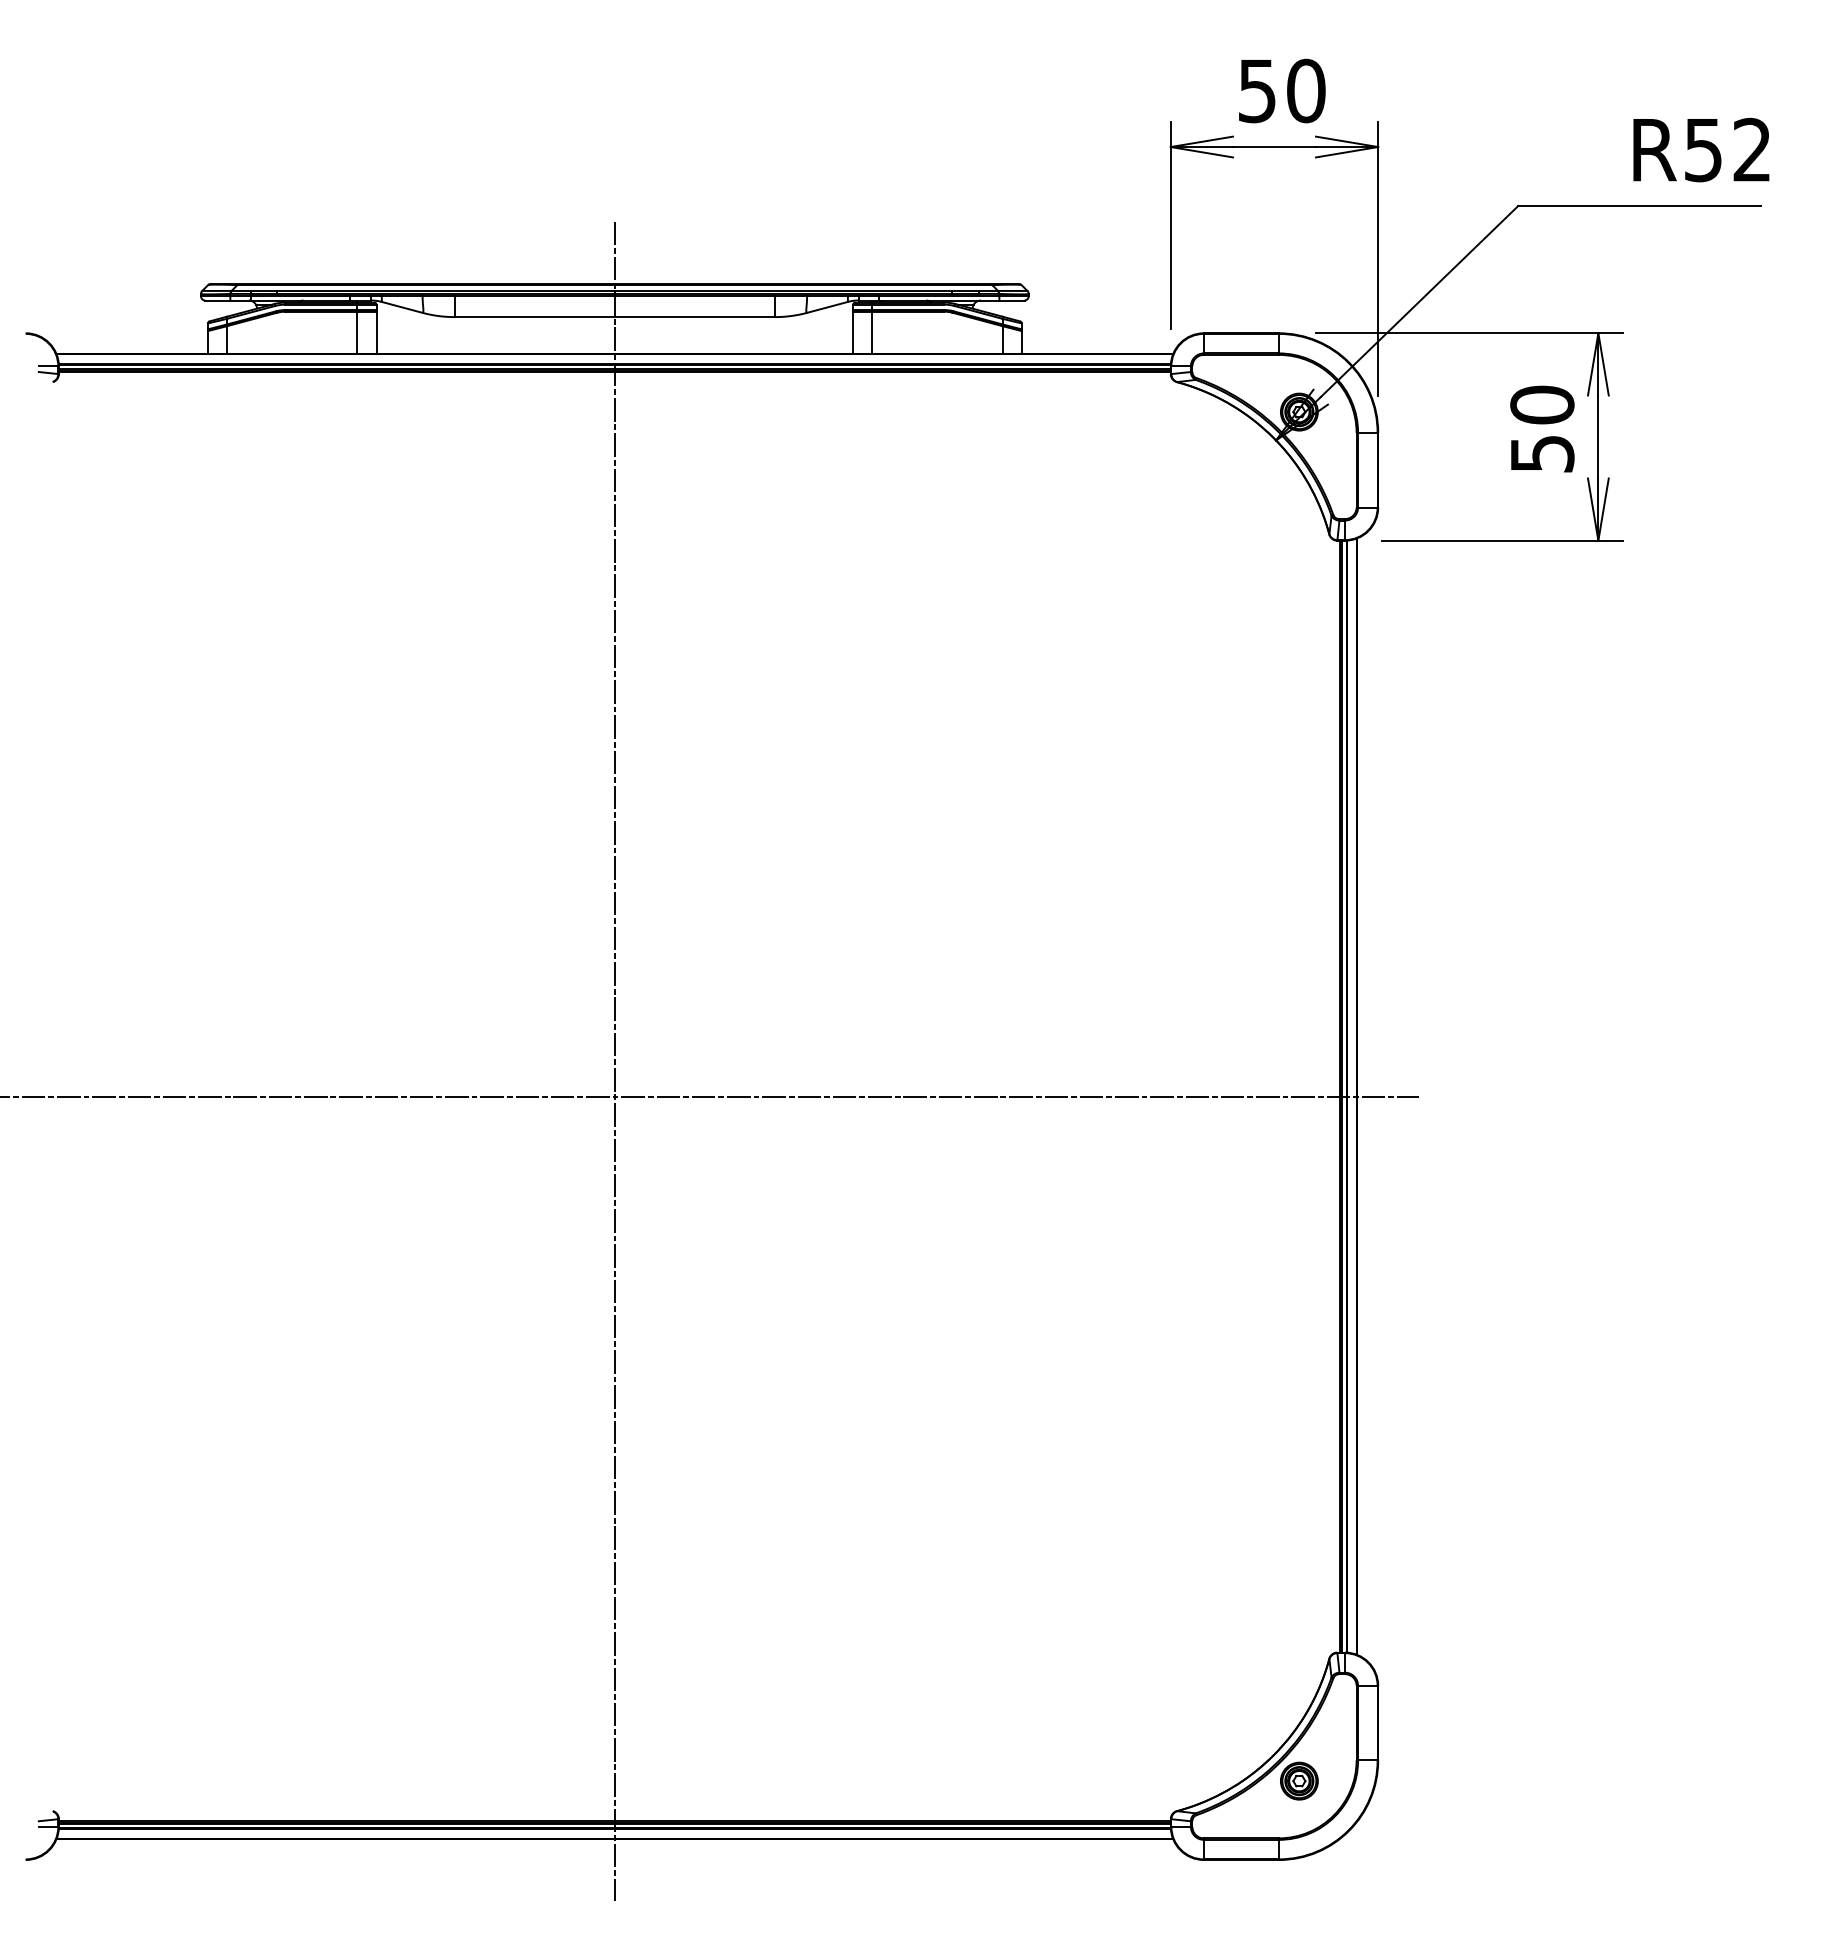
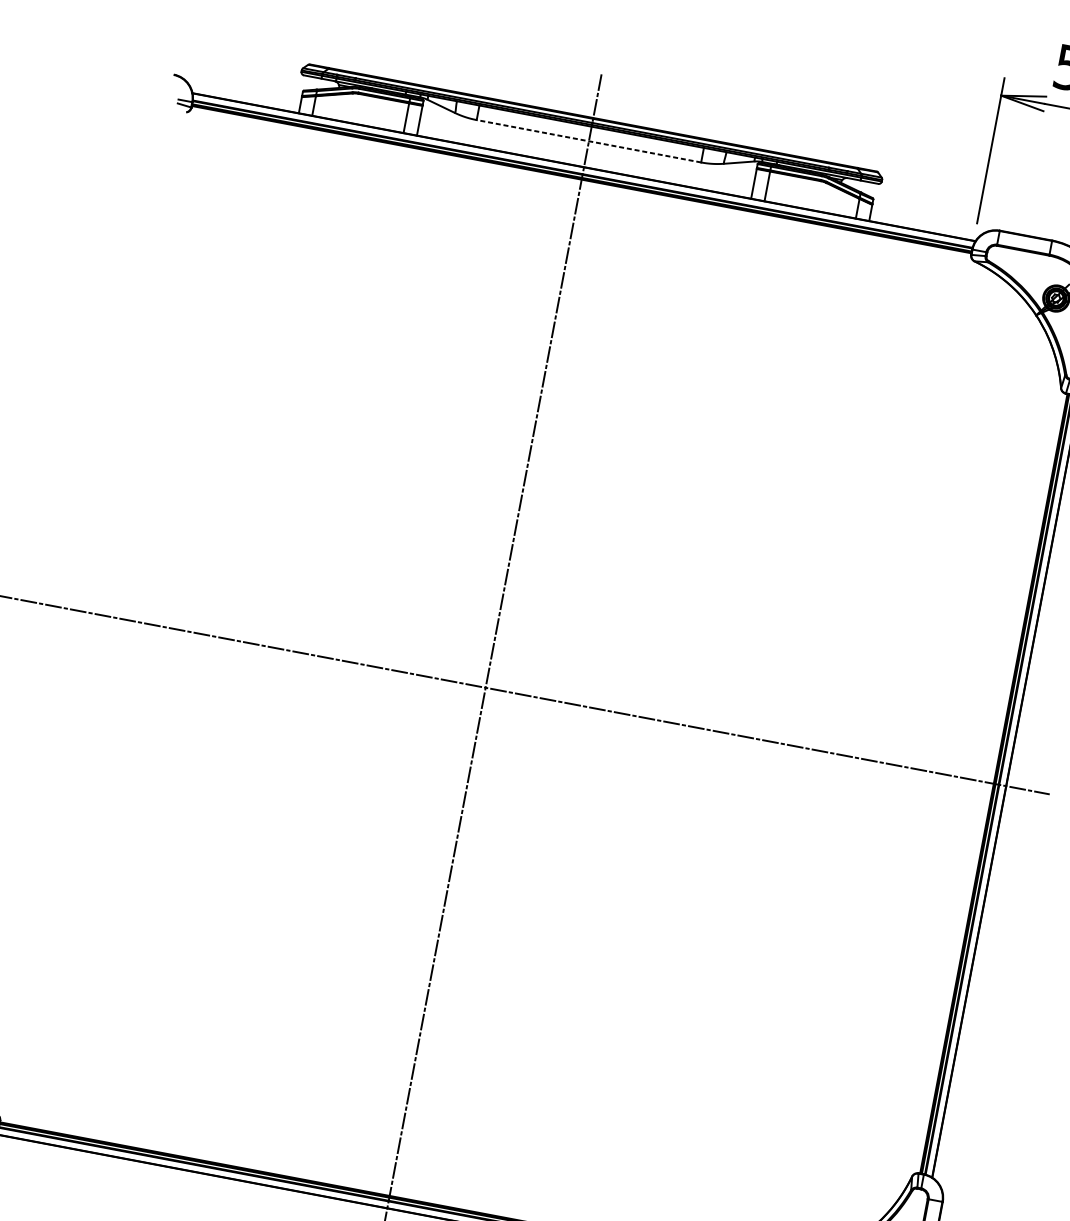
line: (614, 317) -> (588, 141), solid -> dashed

